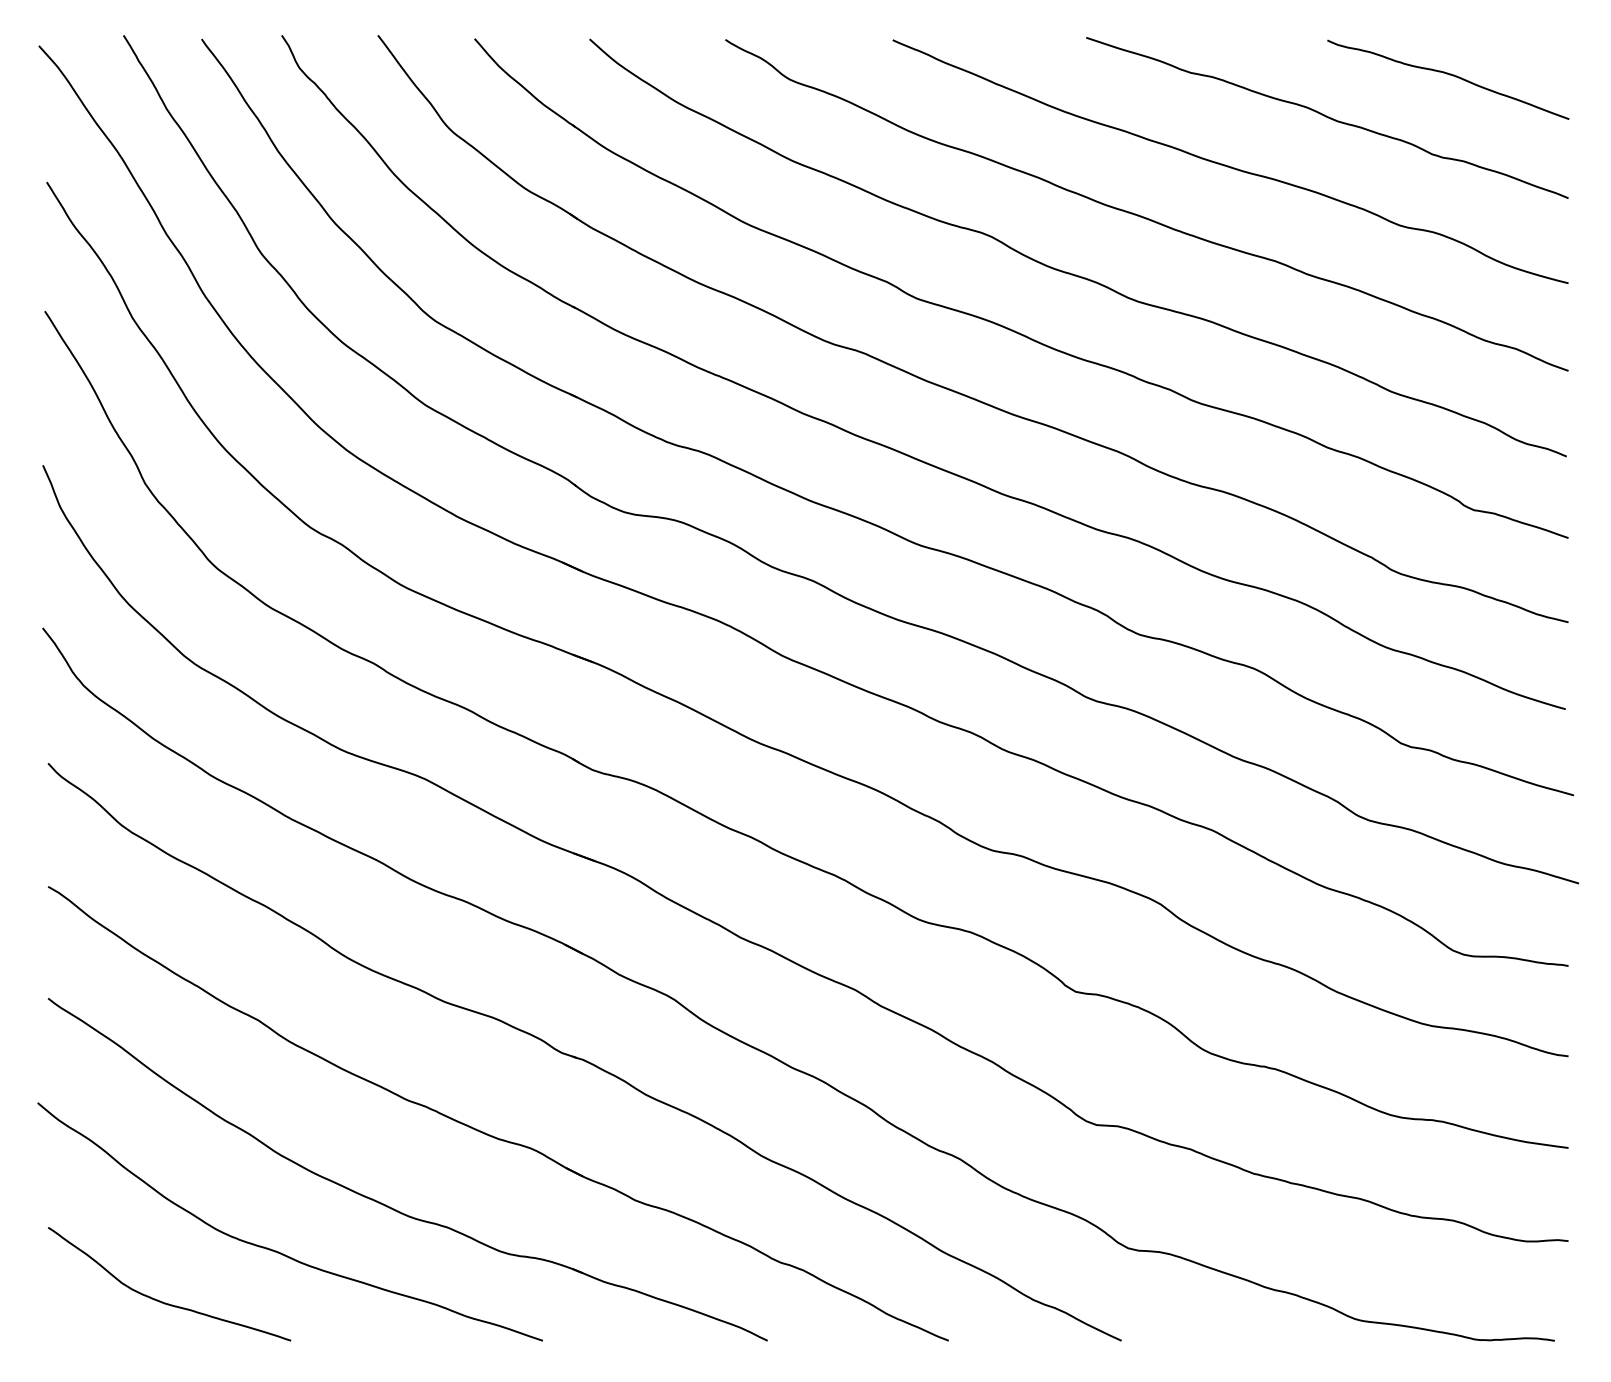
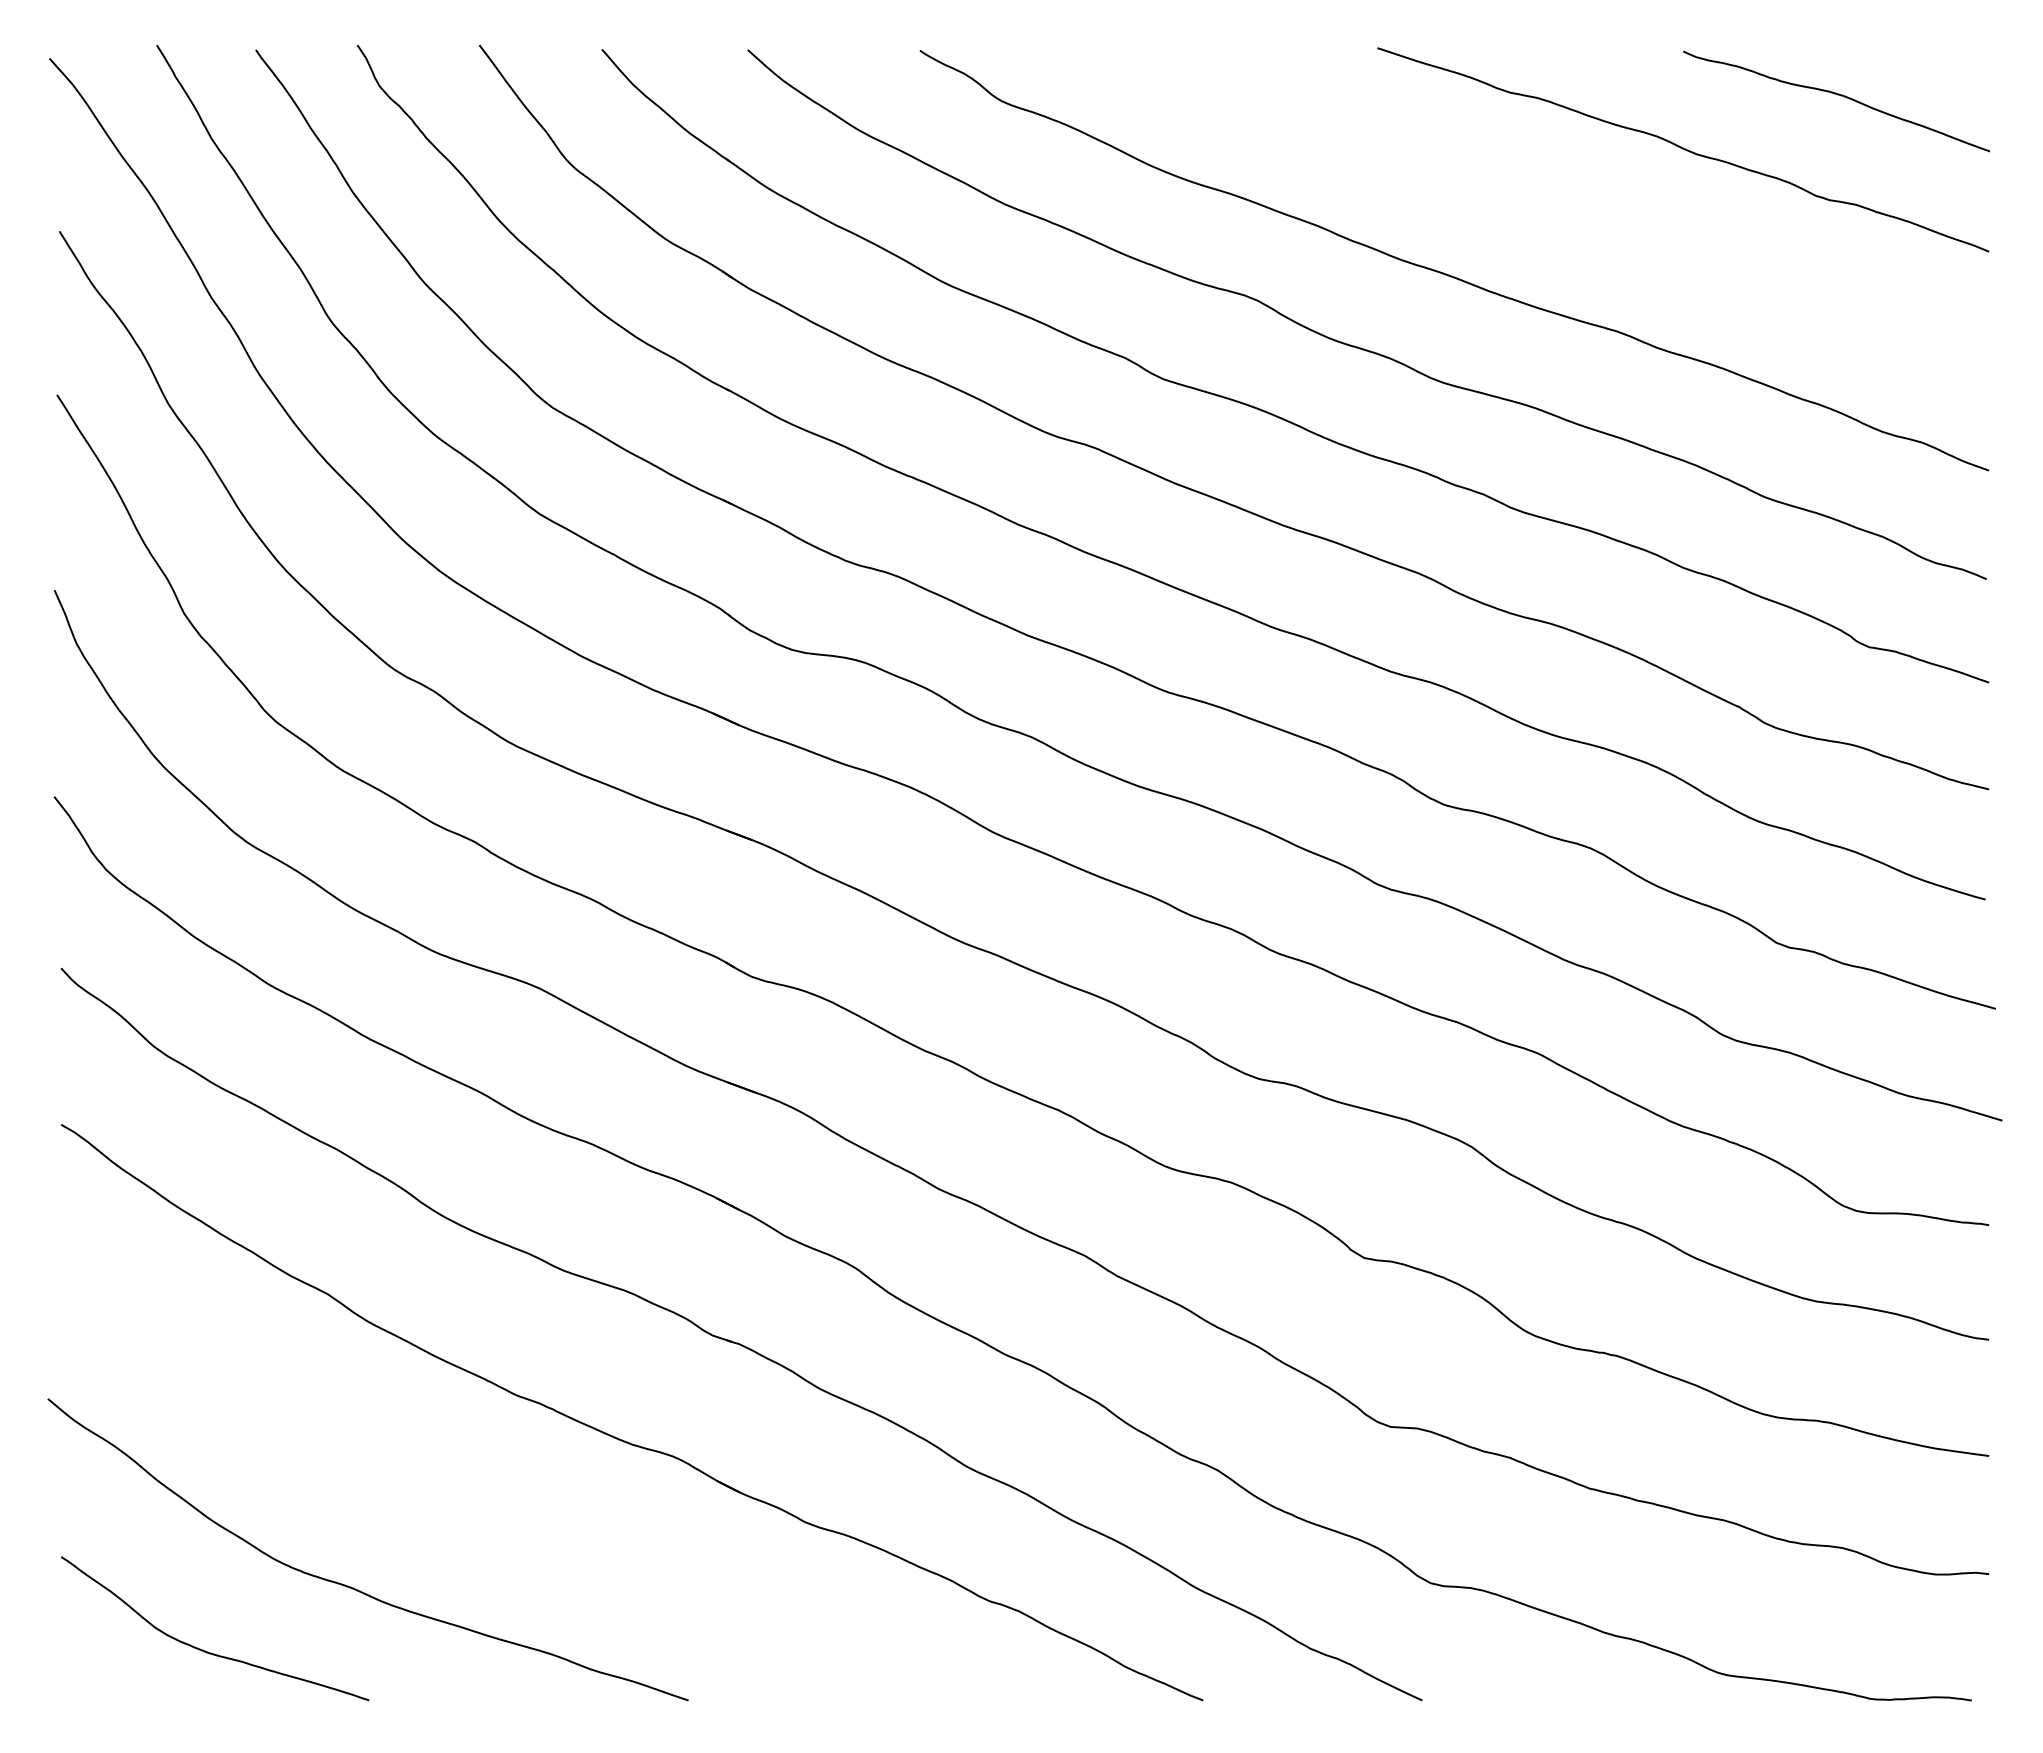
curve: (1228, 165) -> (1558, 210), removed
part: (389, 1206) -> (494, 1530), removed

